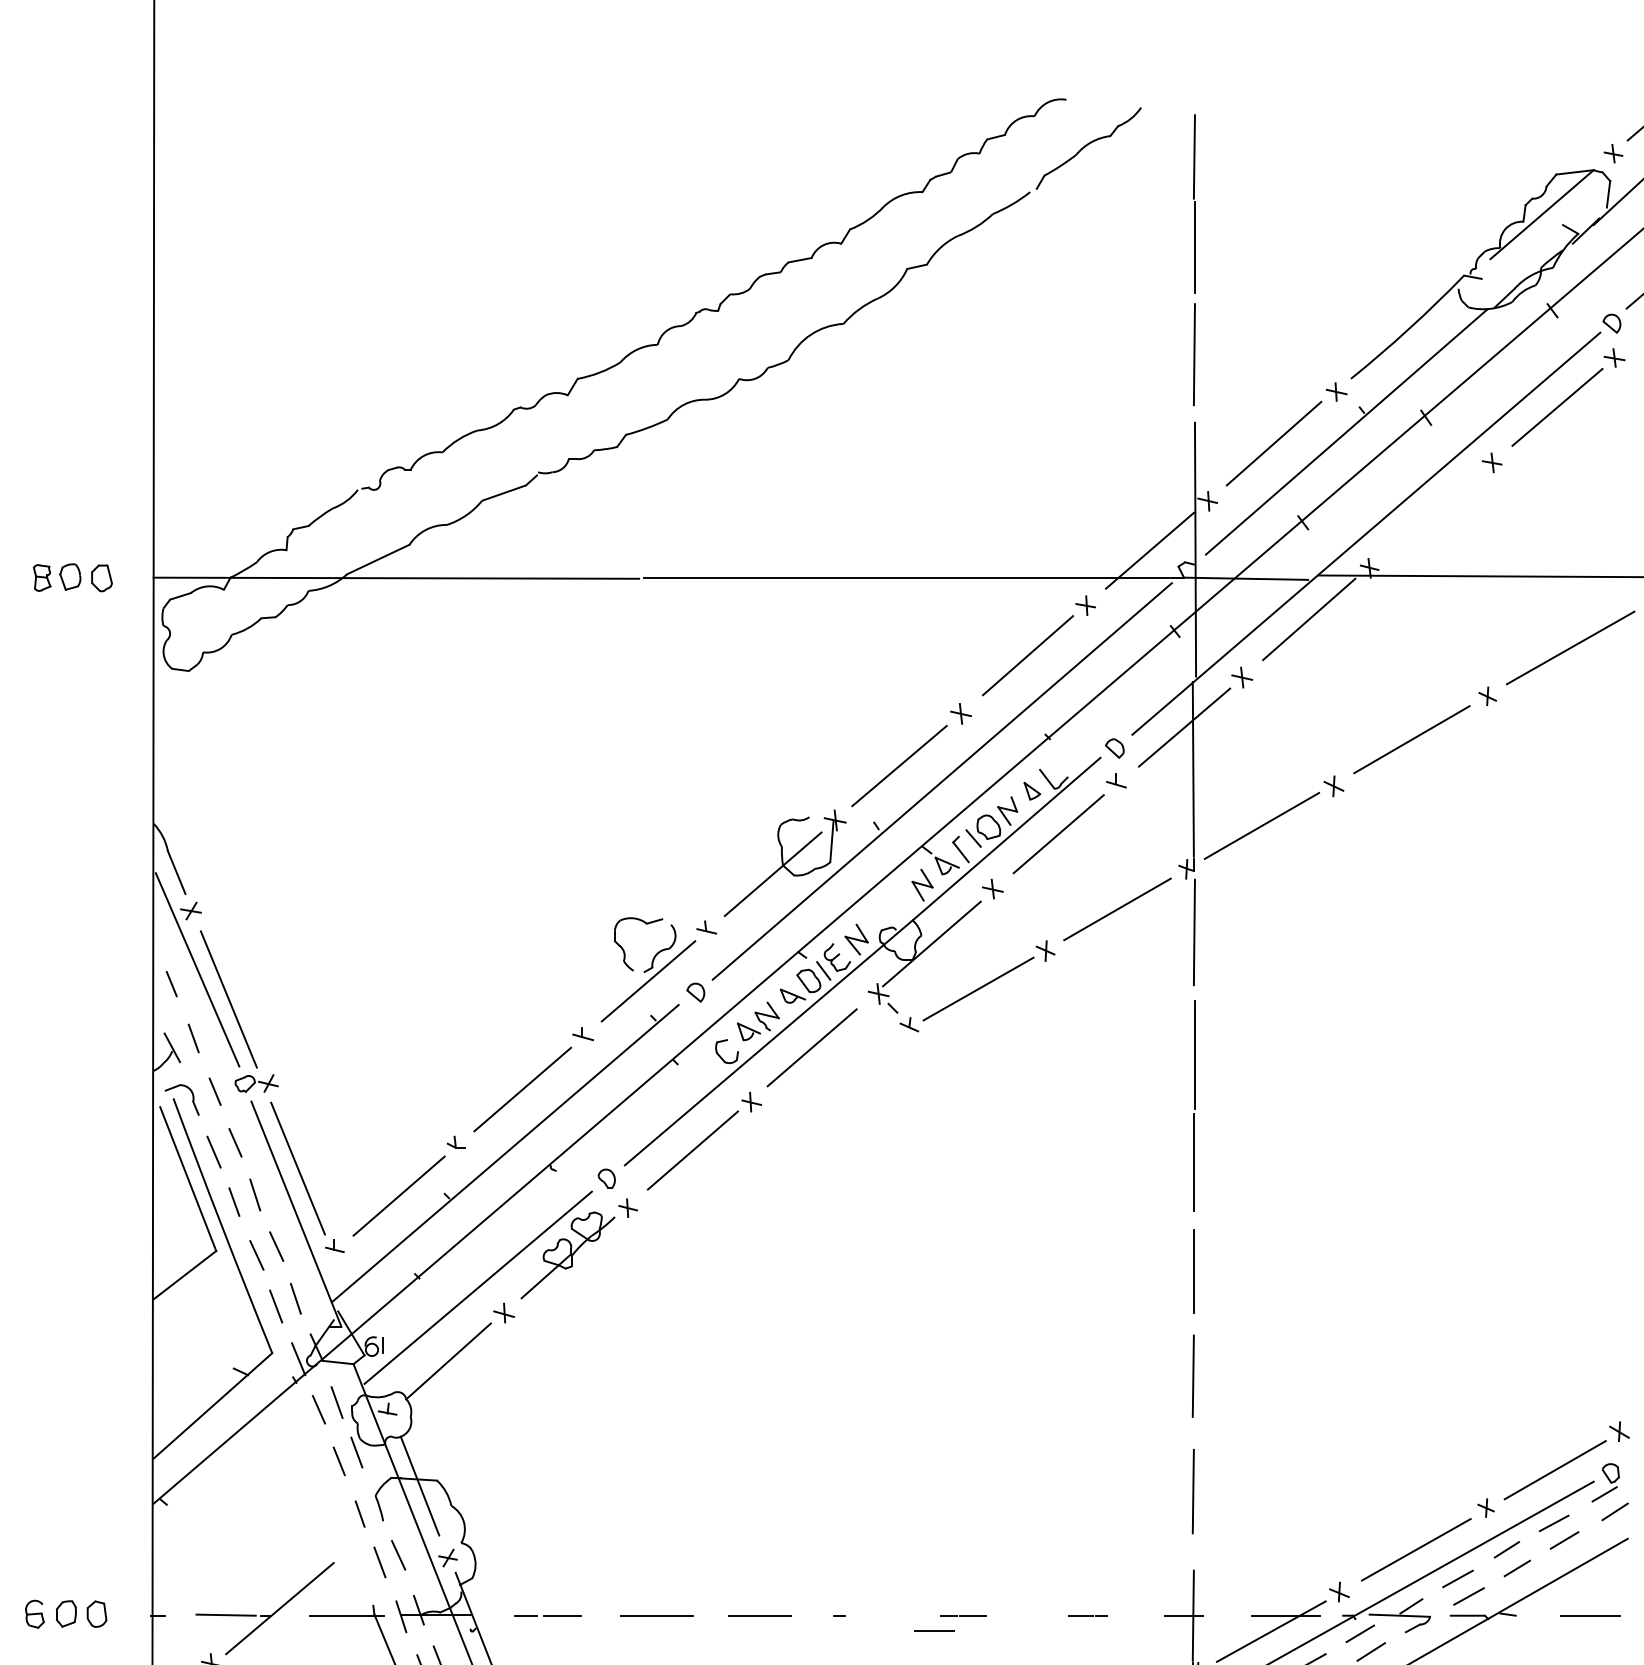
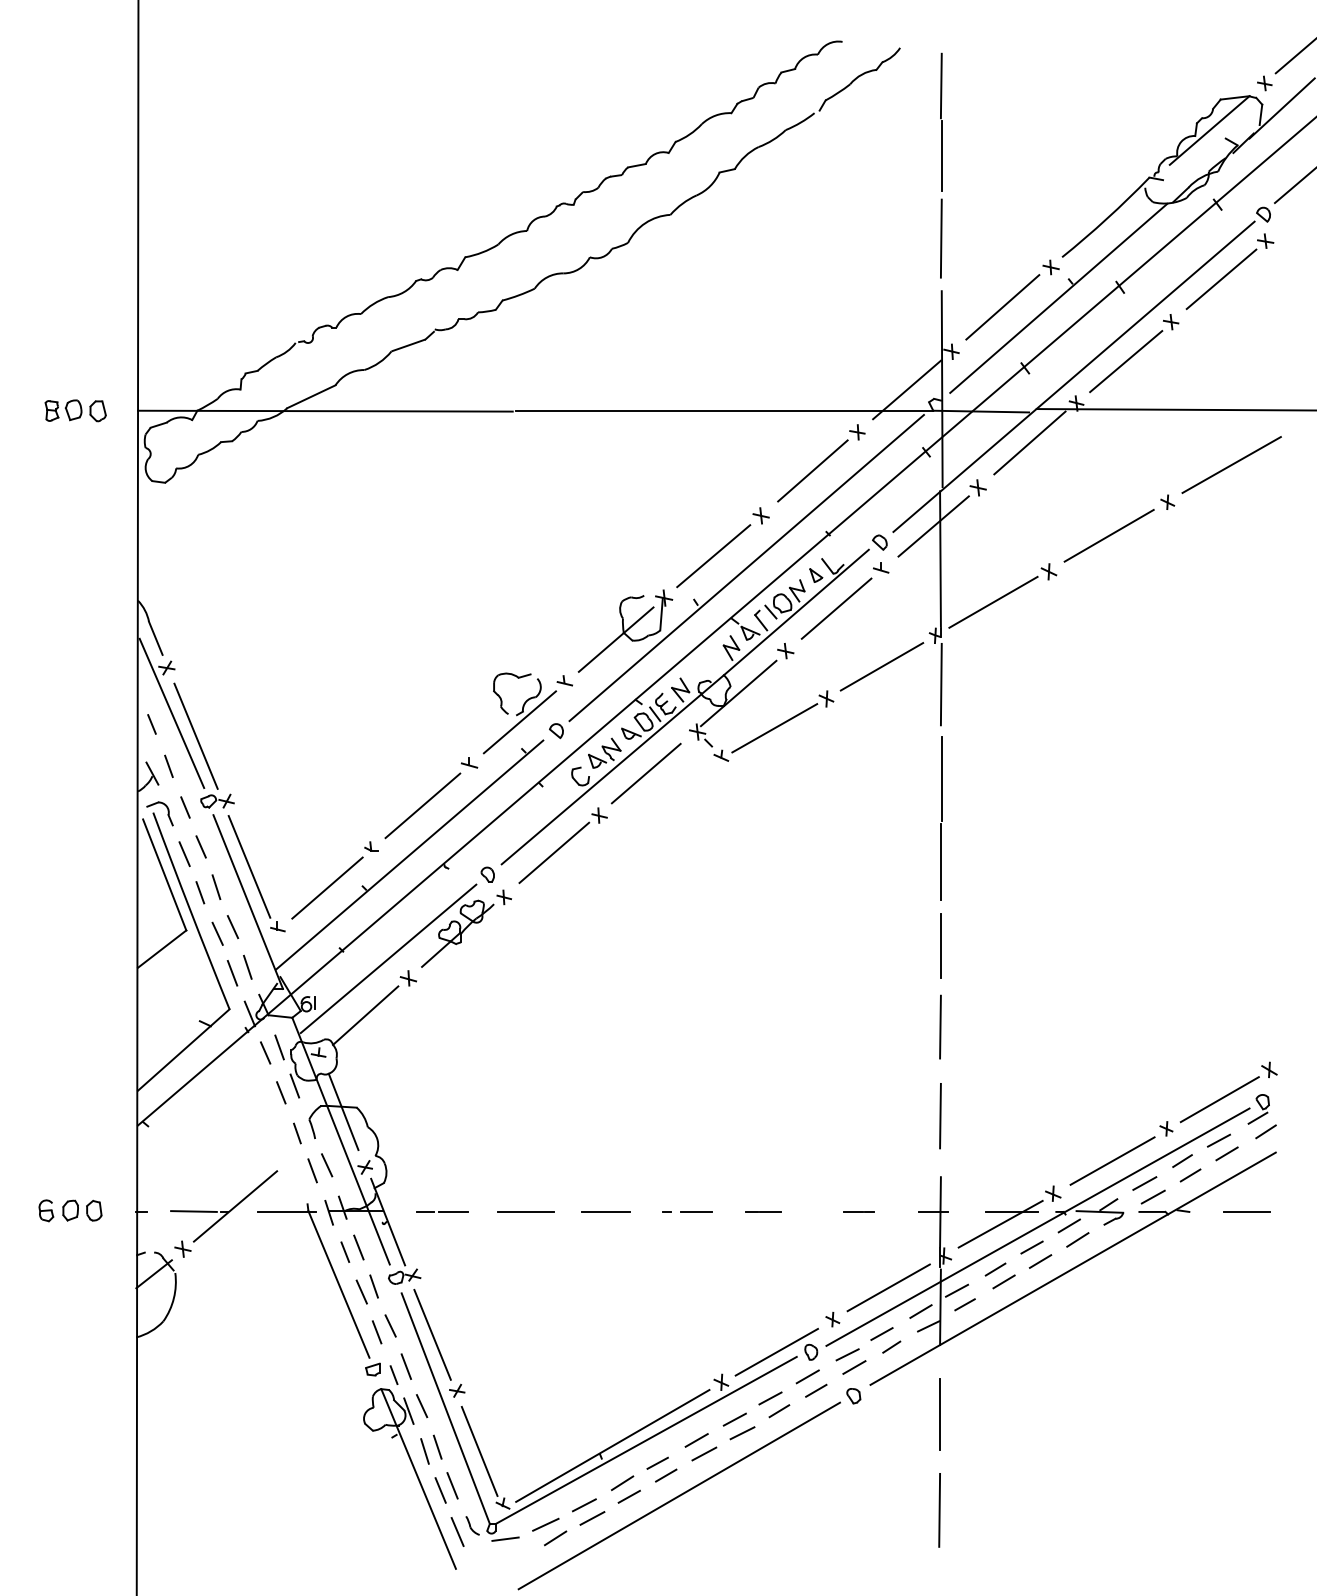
line: (1434, 513) -> (1126, 361), added
line: (934, 1630) -> (696, 1211), moved

